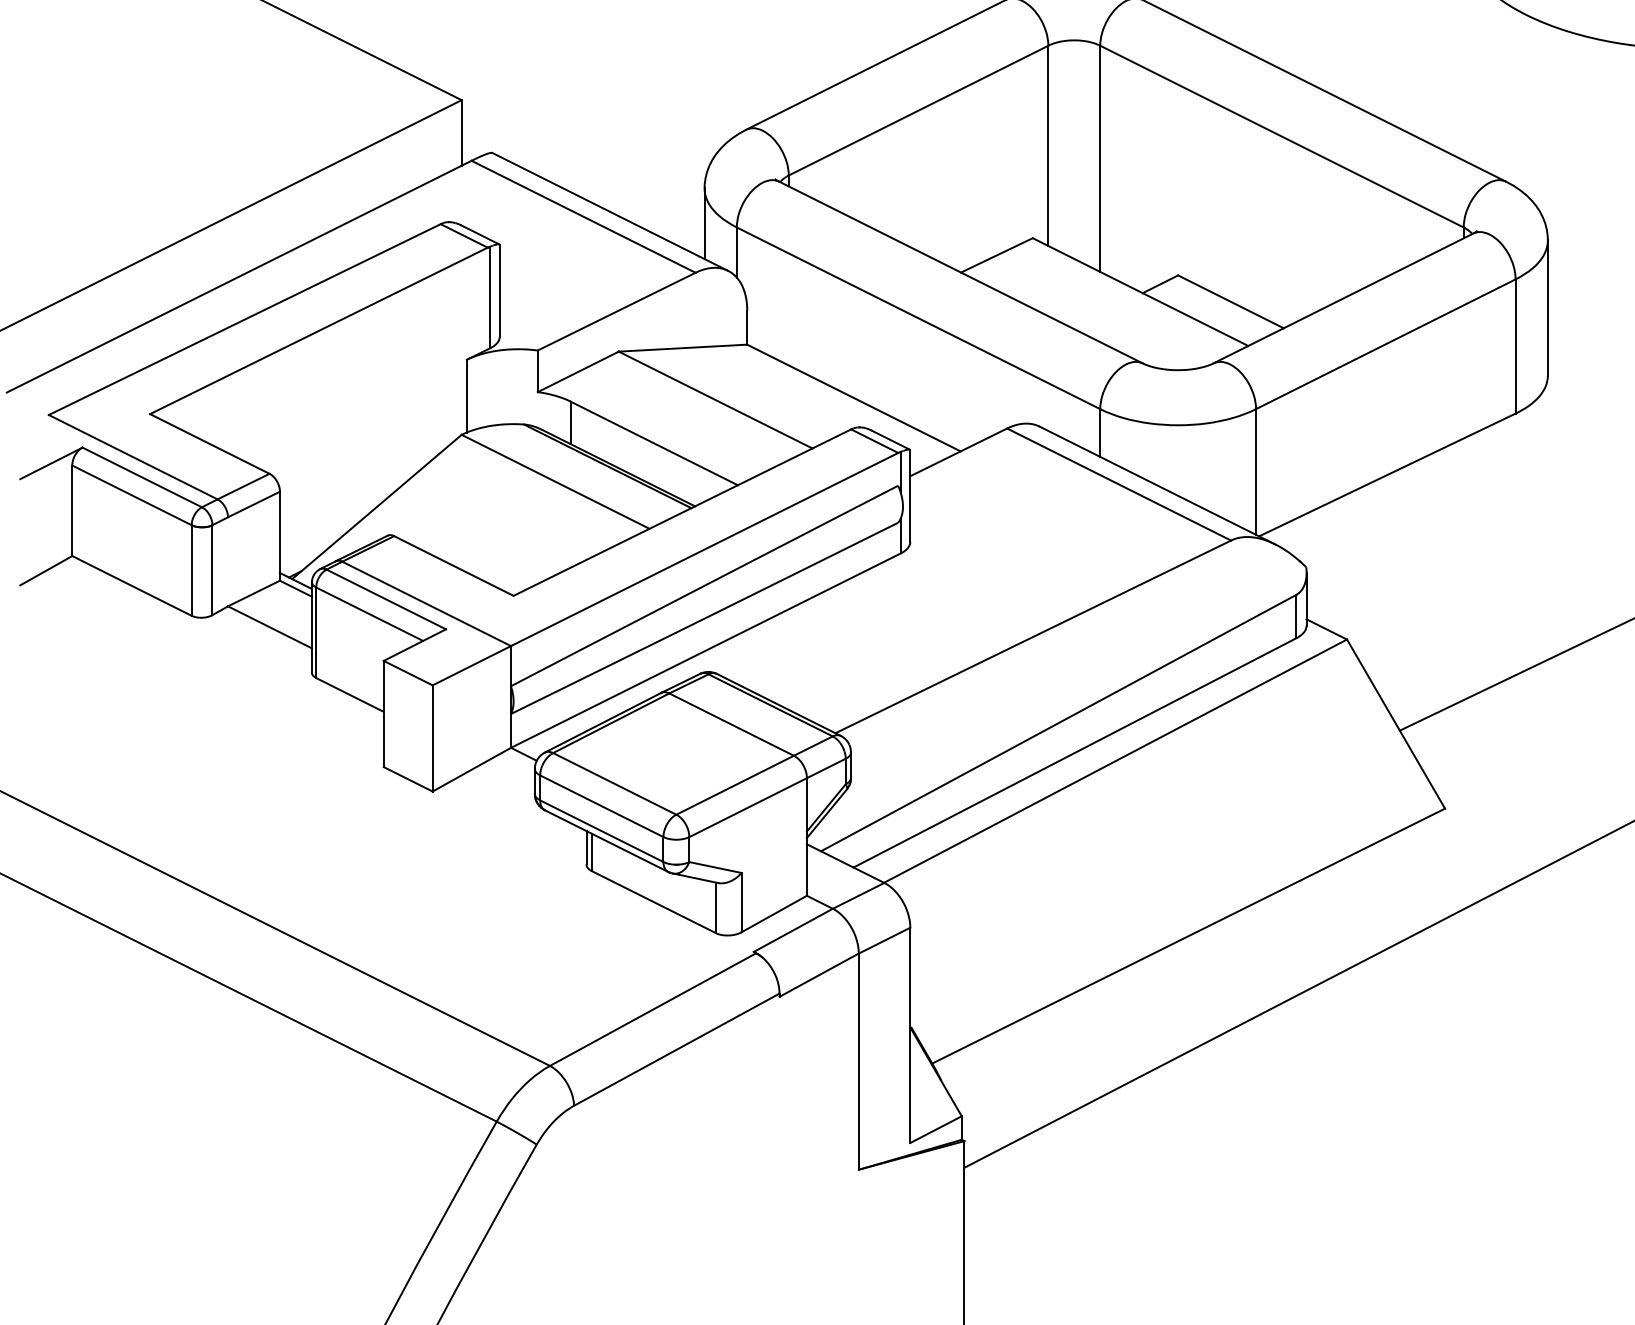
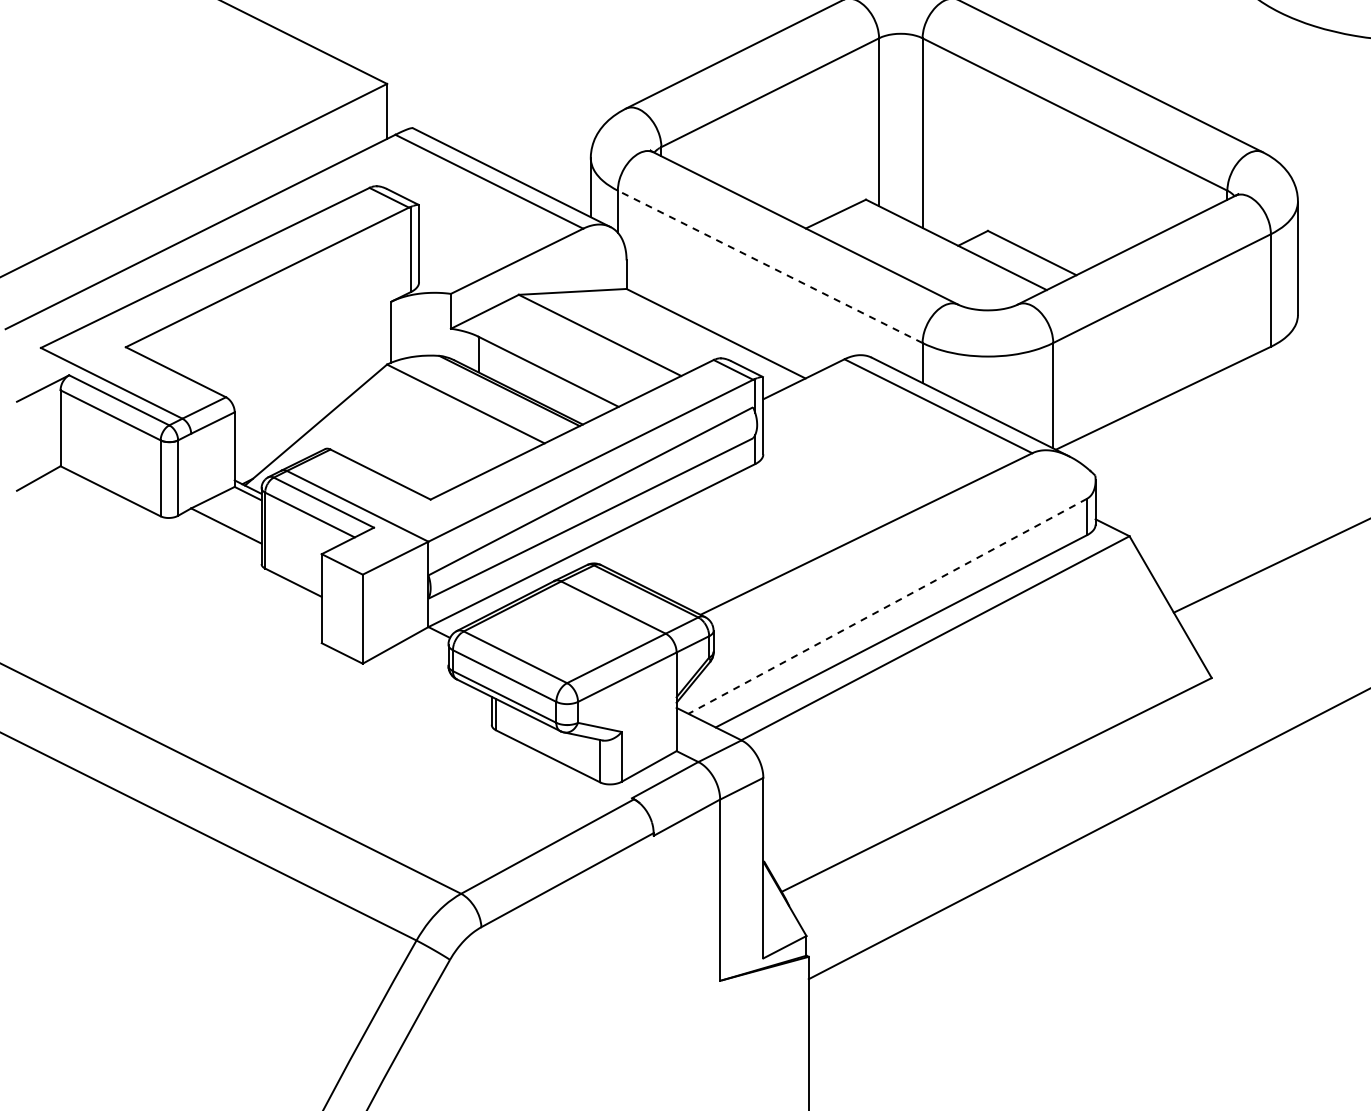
line: (917, 317) -> (769, 266), solid -> dashed
line: (1058, 723) -> (887, 606), solid -> dashed

